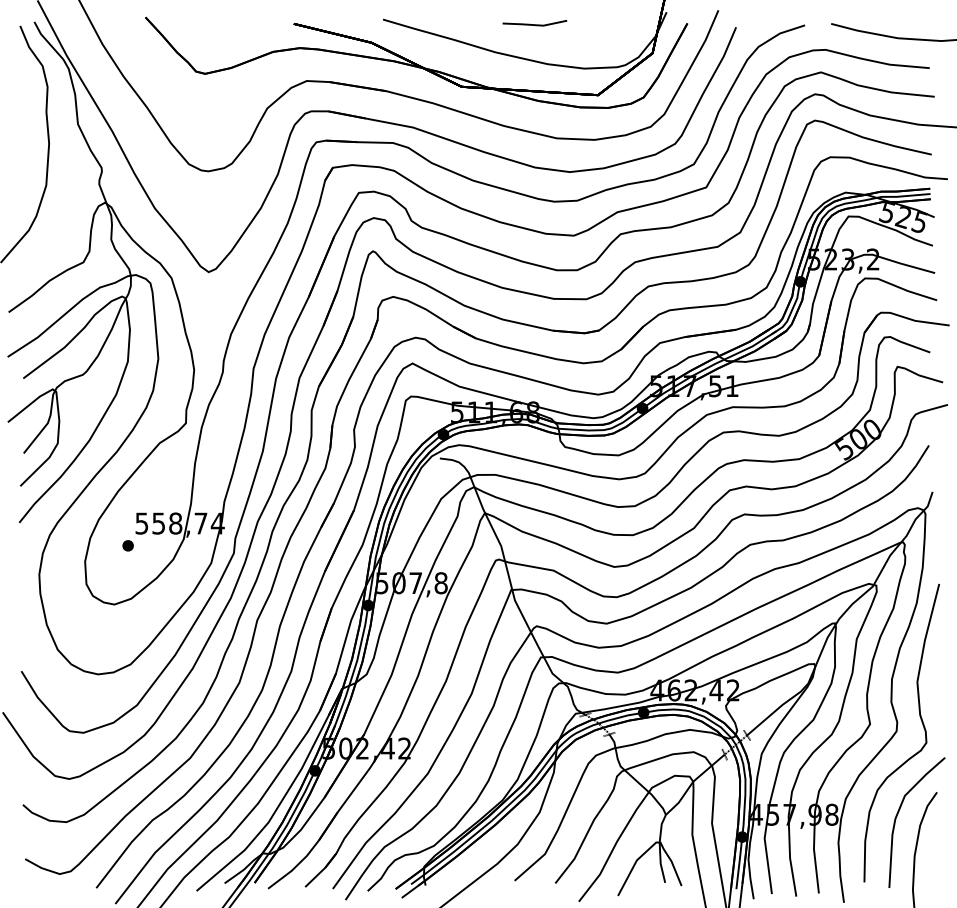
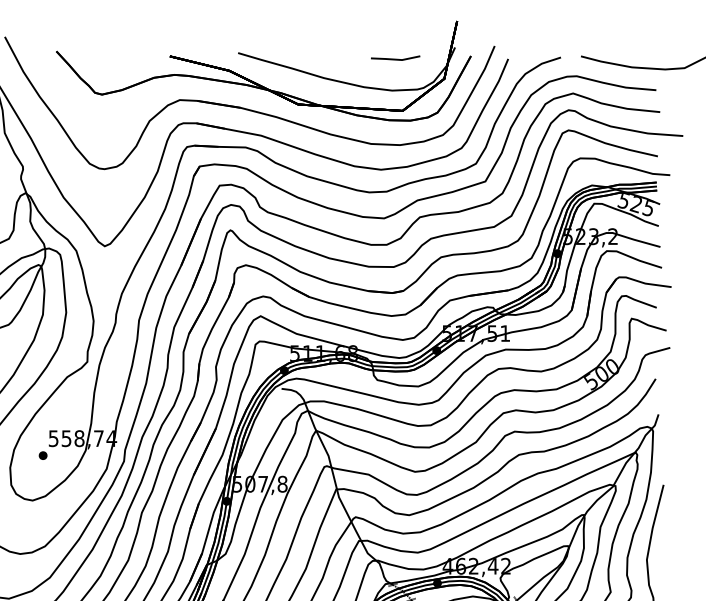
part: (534, 22) -> (395, 57), moved

